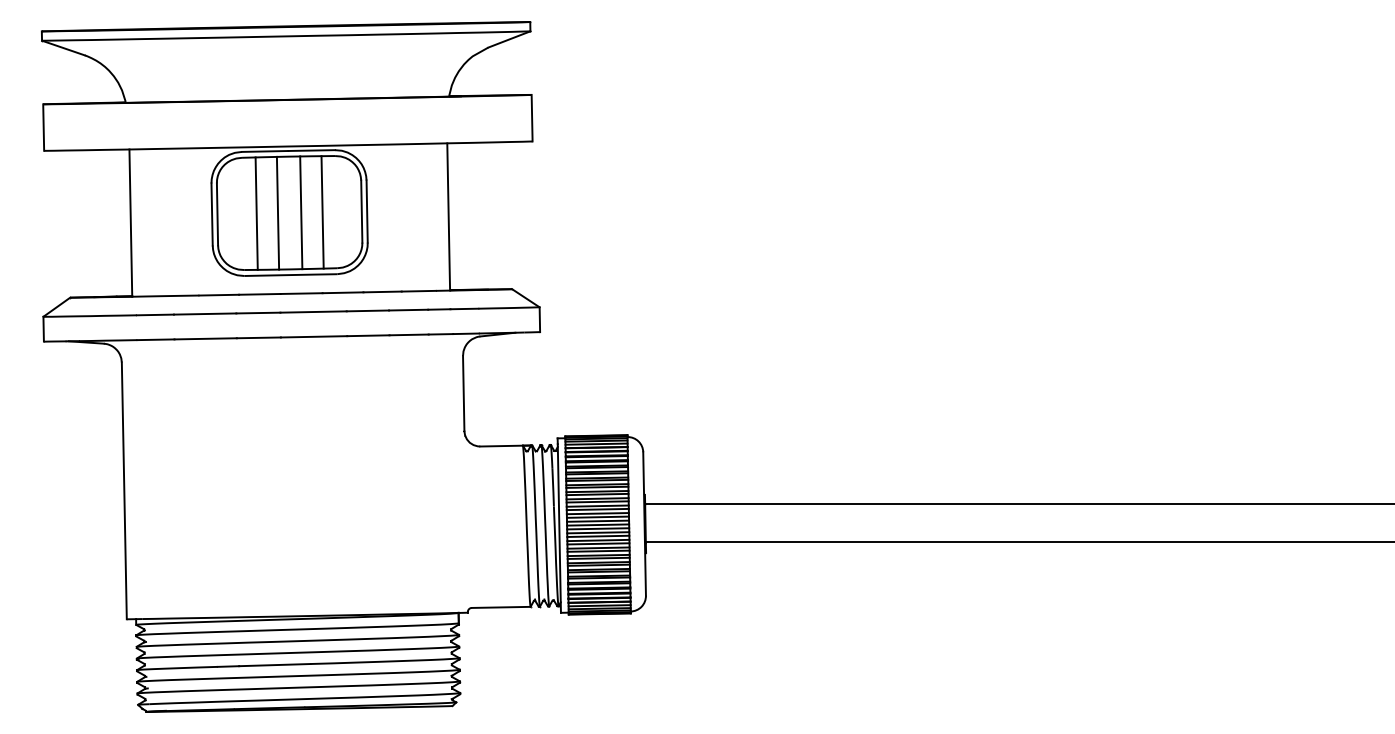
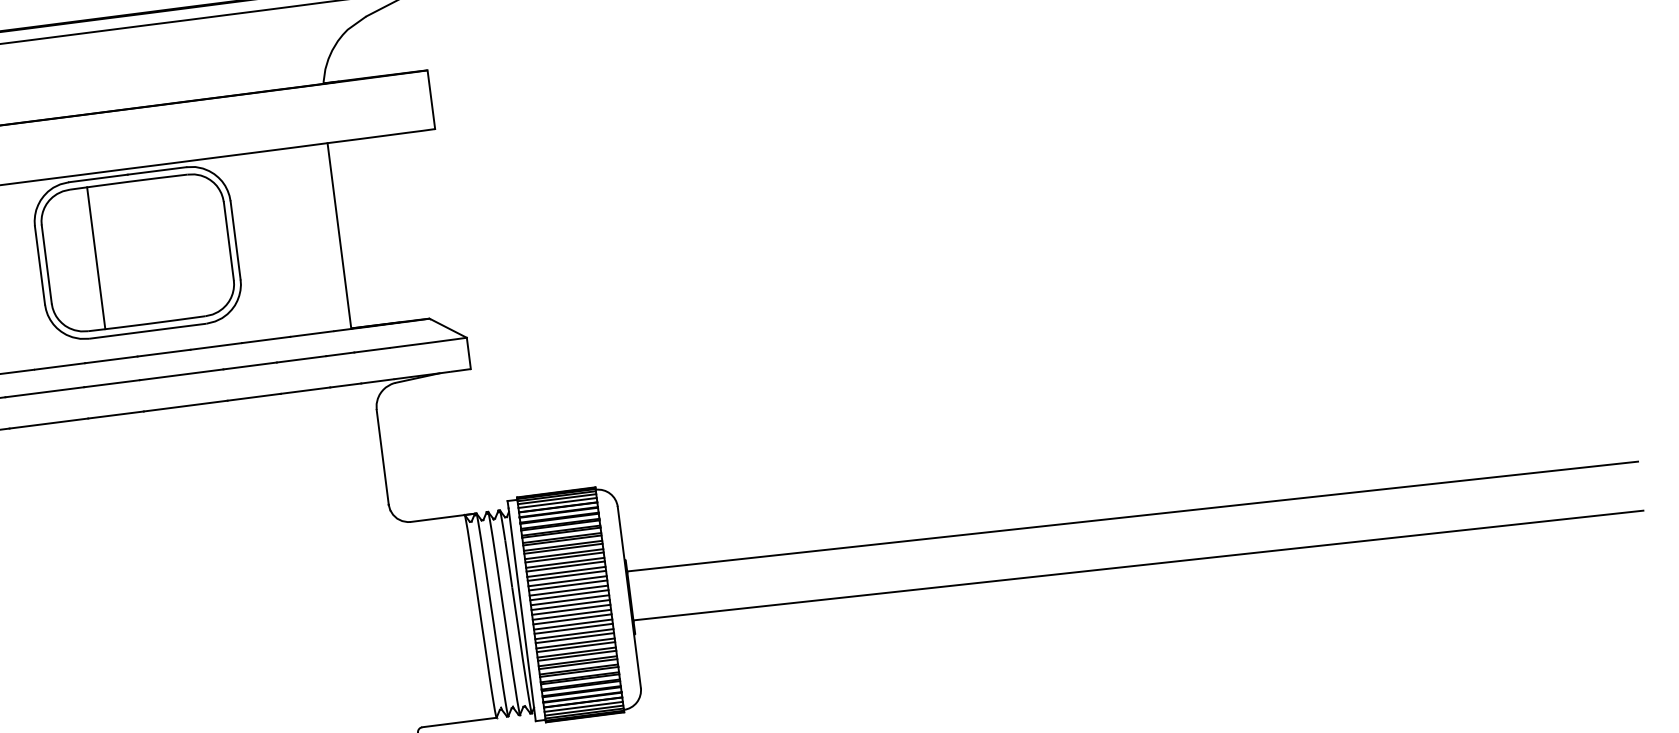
line: (277, 212) -> (122, 253), removed
line: (301, 212) -> (152, 250), removed
line: (322, 212) -> (179, 247), removed

